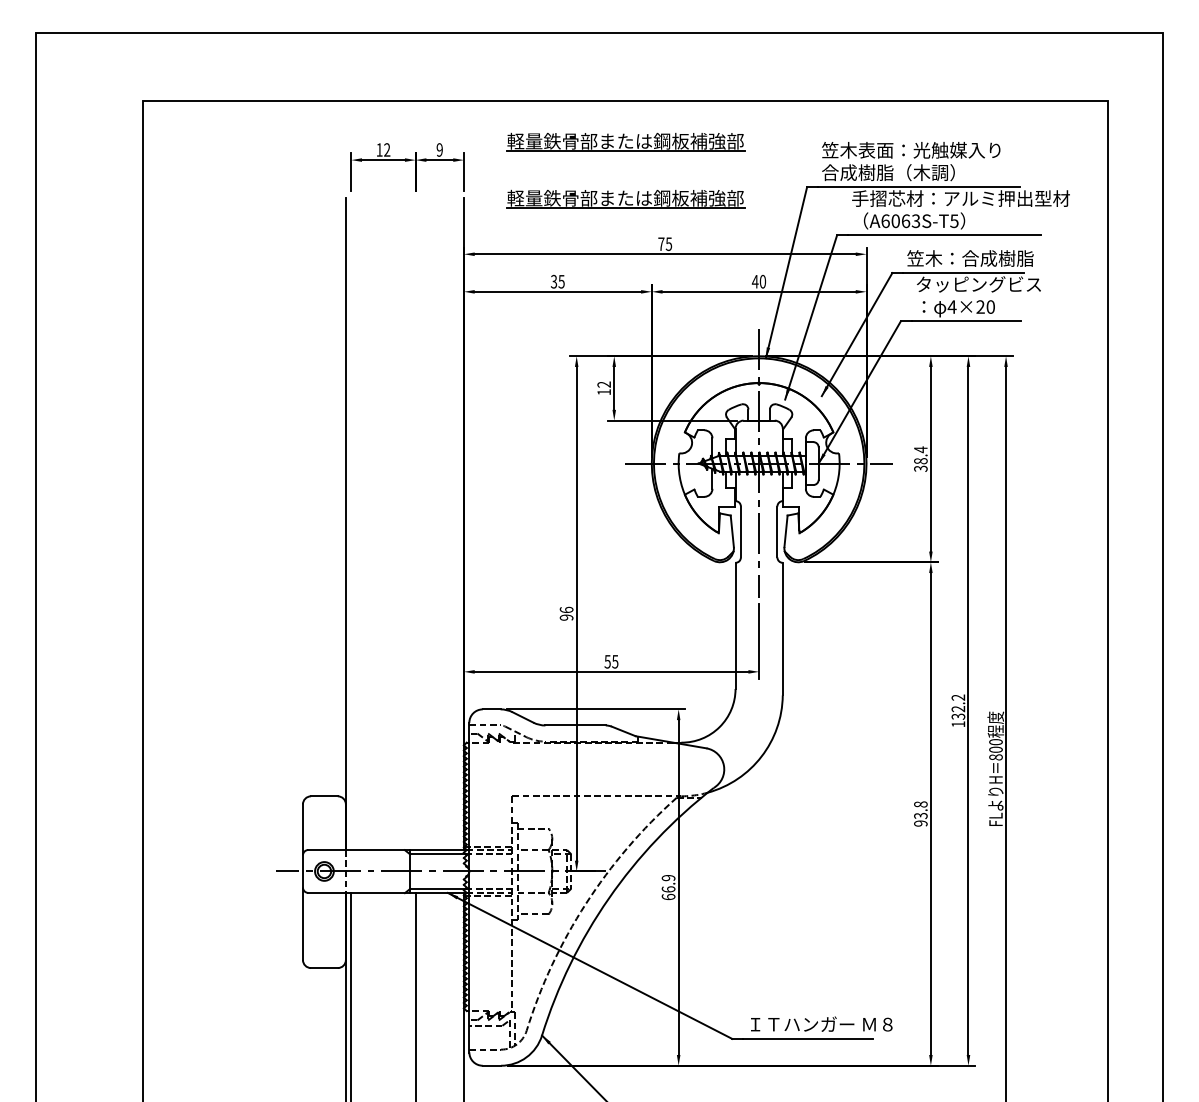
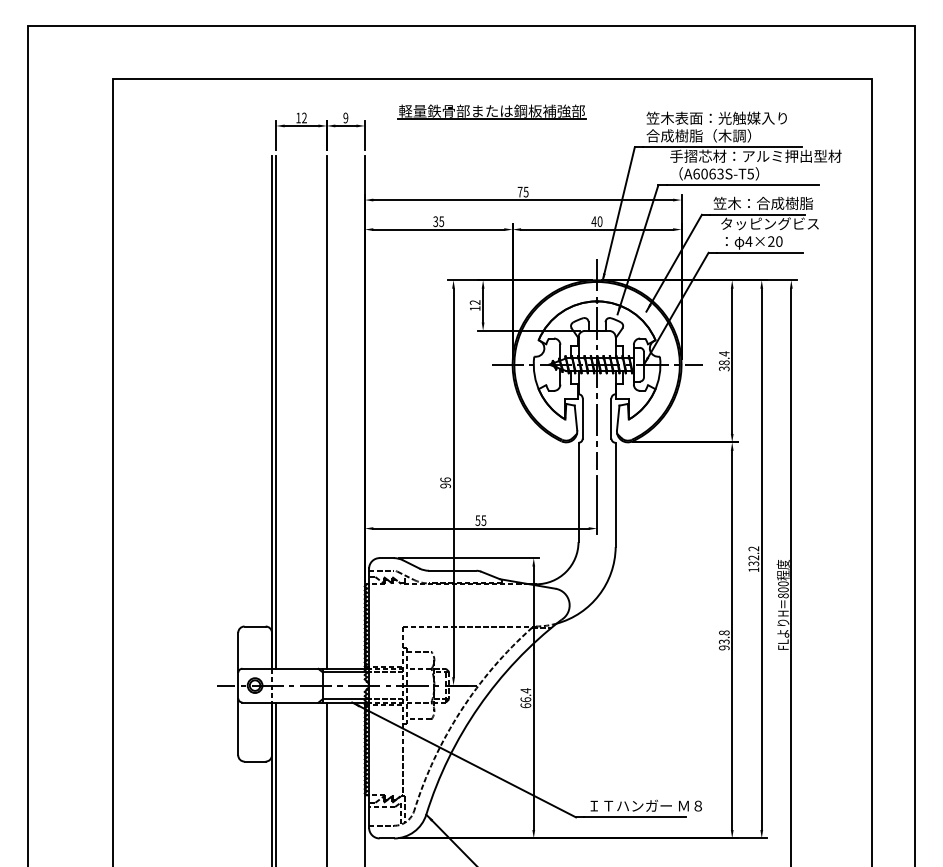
part: (625, 198) -> (491, 156), removed
line: (351, 523) -> (276, 411), added
line: (415, 523) -> (326, 411), added
text: (668, 877) -> (525, 690), 66.9 -> 66.4

